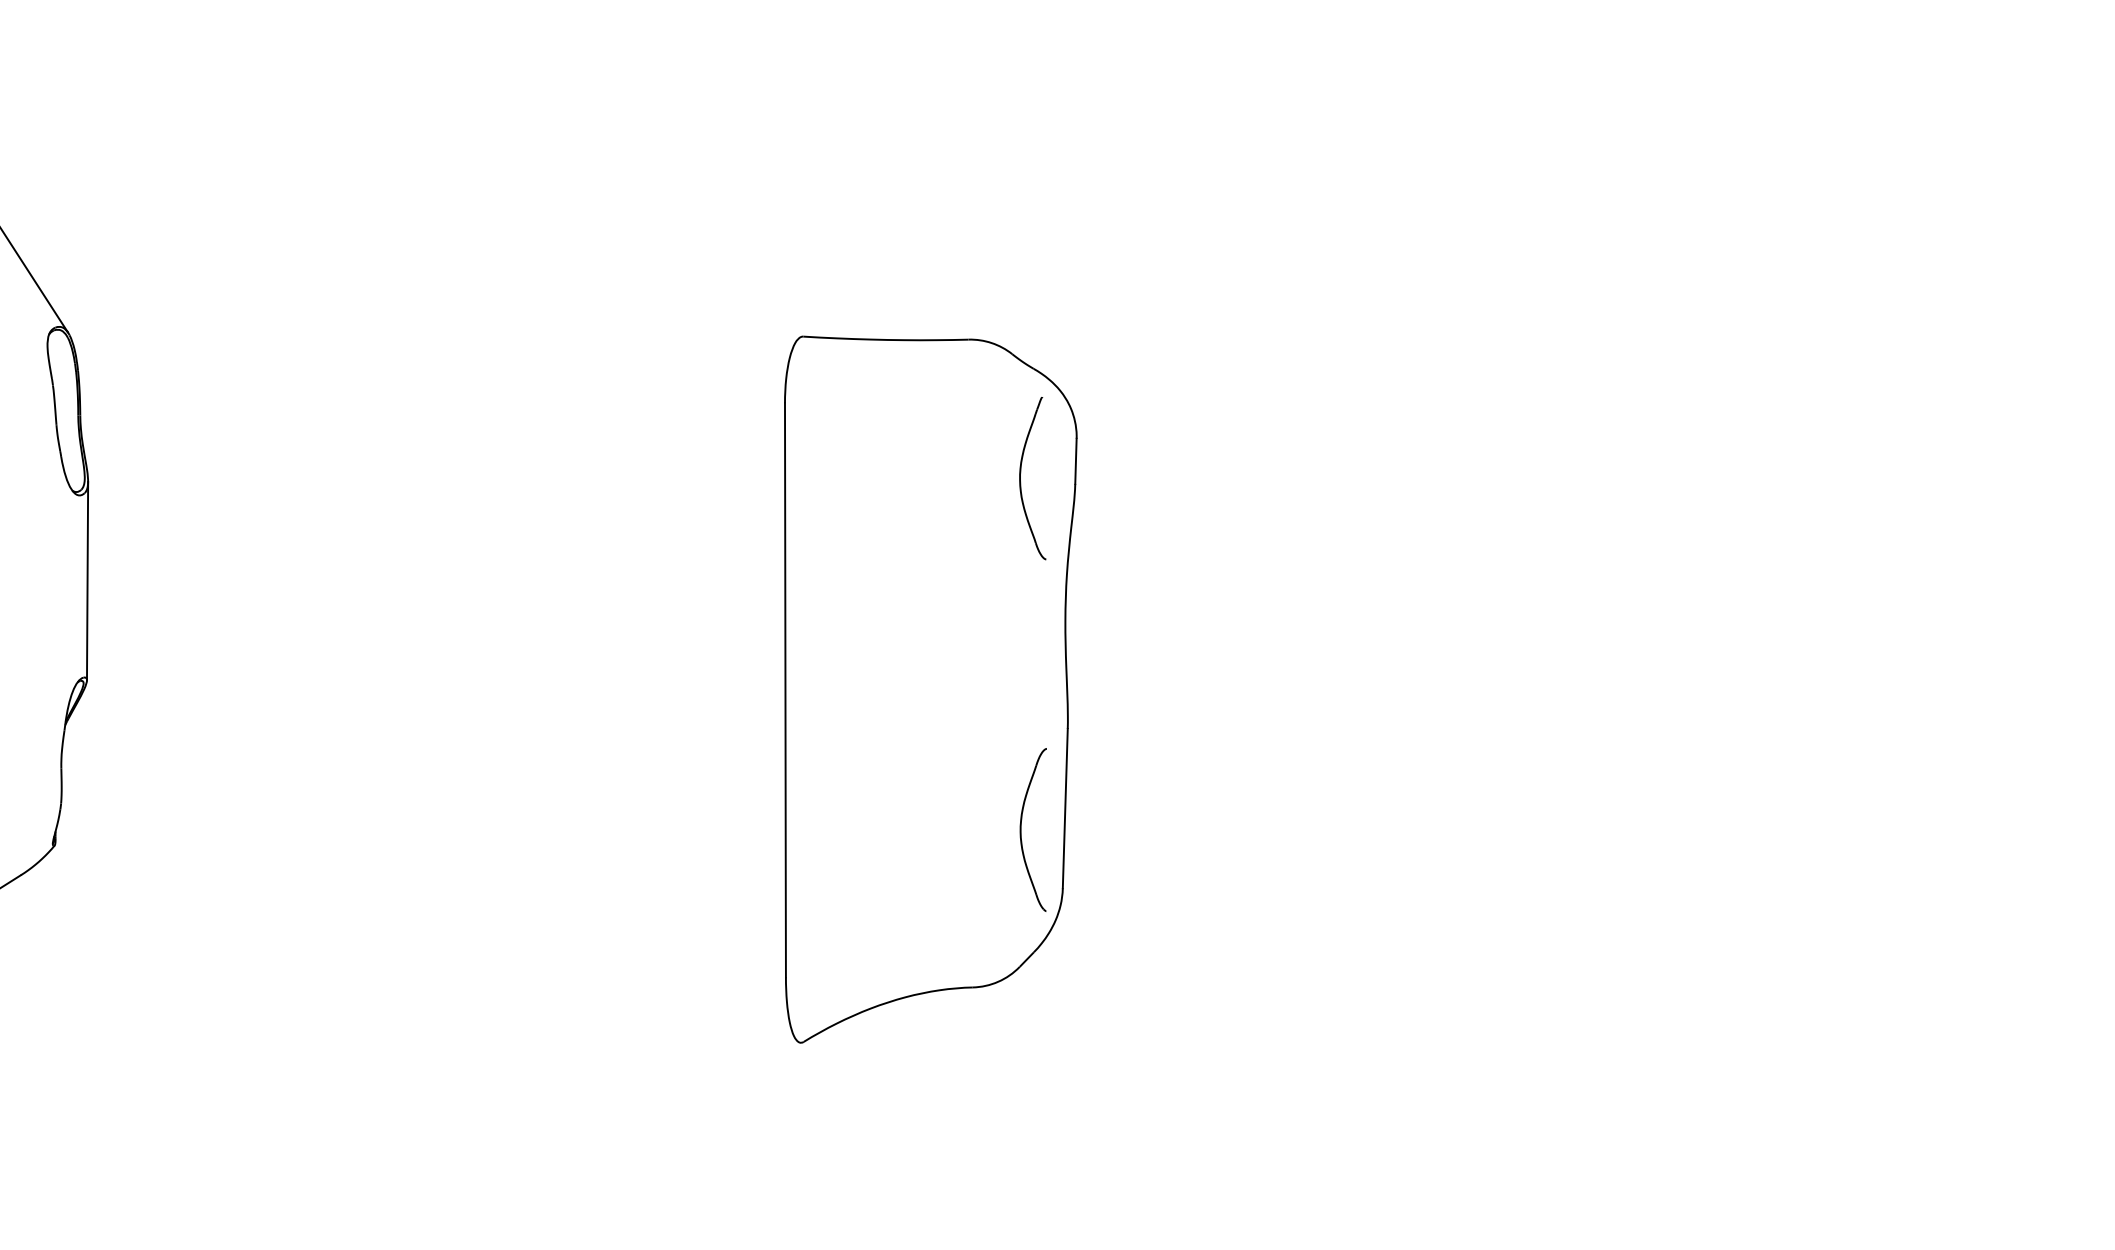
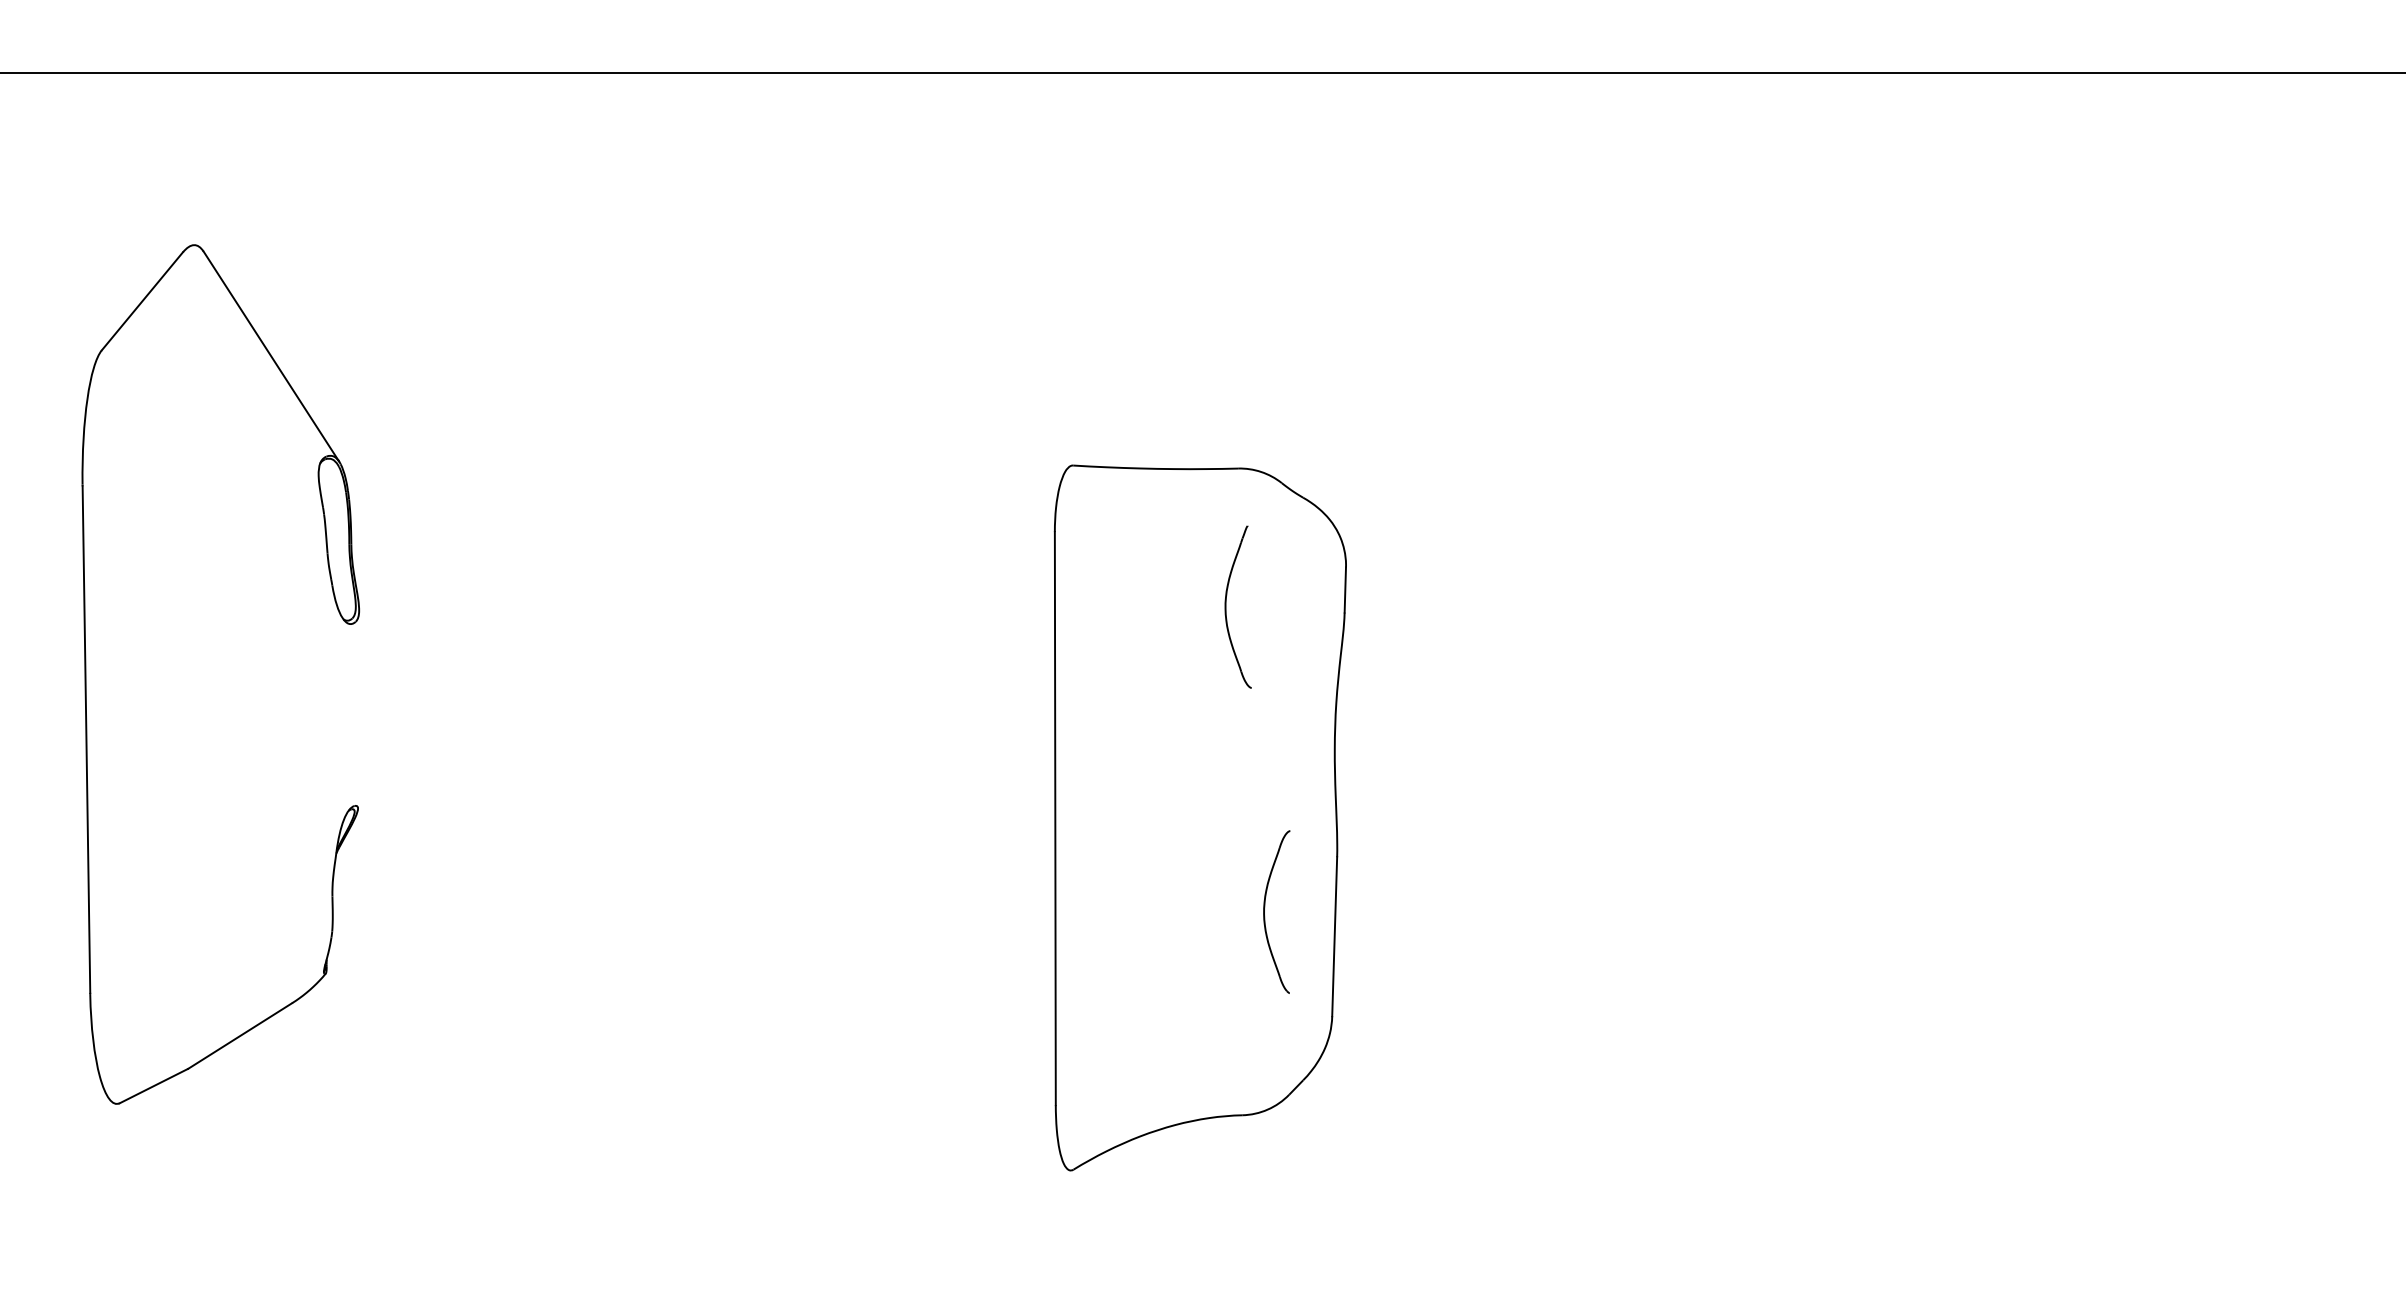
part: (1021, 477) -> (1226, 606), moved
line: (87, 580) -> (358, 709), removed
part: (1022, 825) -> (1265, 907), moved

